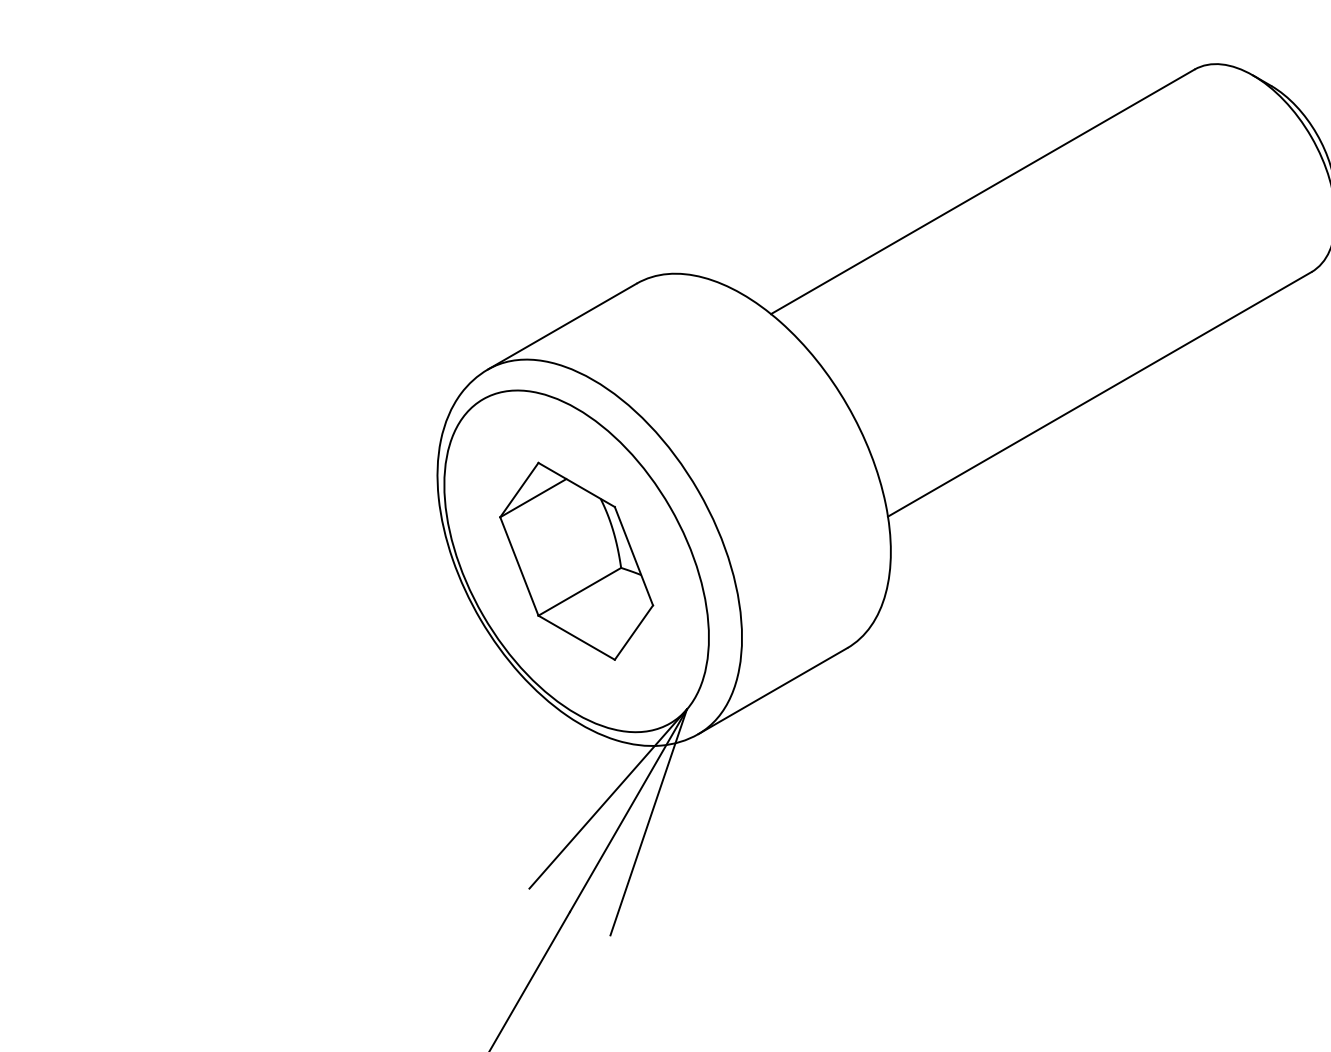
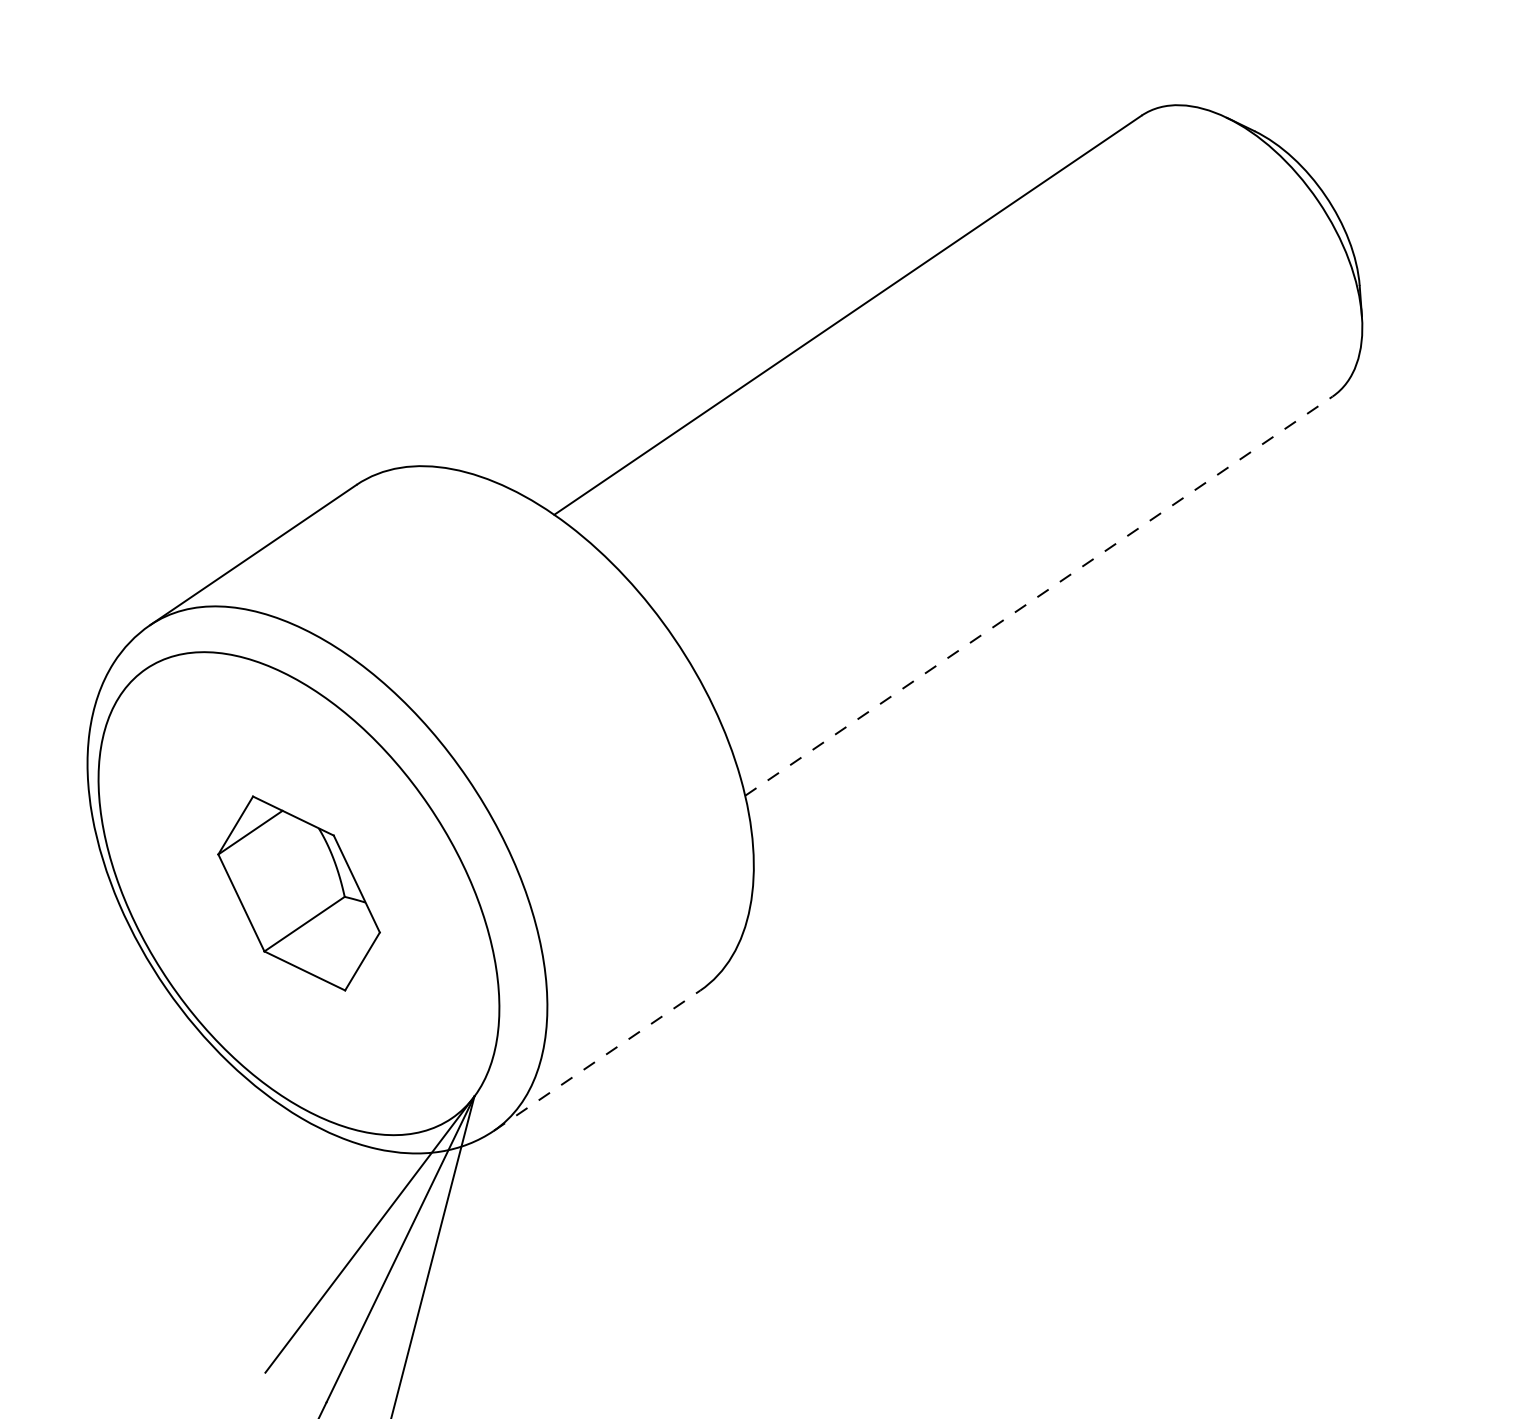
line: (1100, 394) -> (1040, 596), solid -> dashed
part: (576, 560) -> (298, 892), size x0.7
line: (772, 691) -> (596, 1061), solid -> dashed

